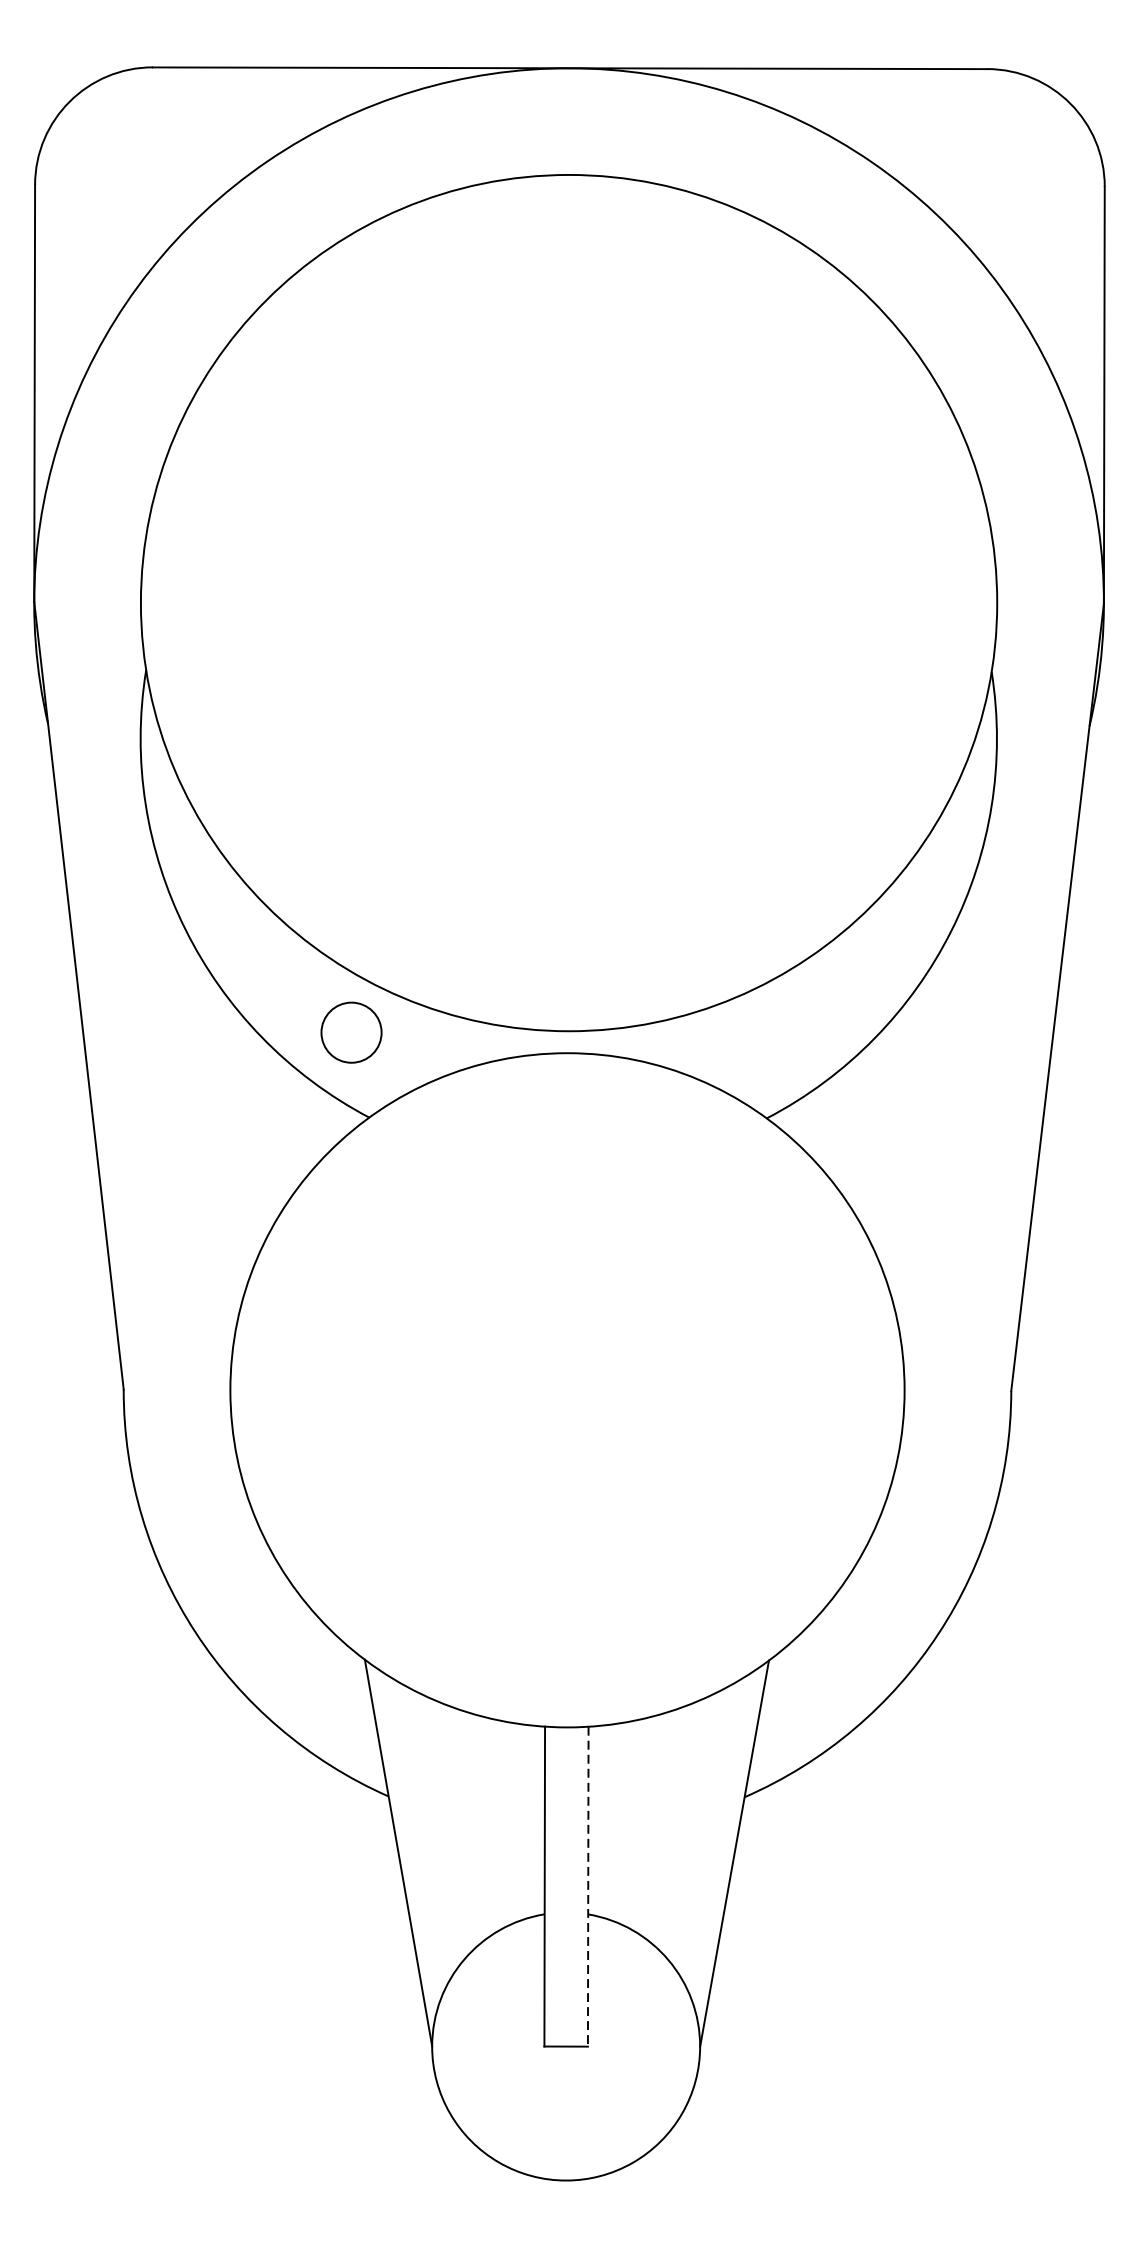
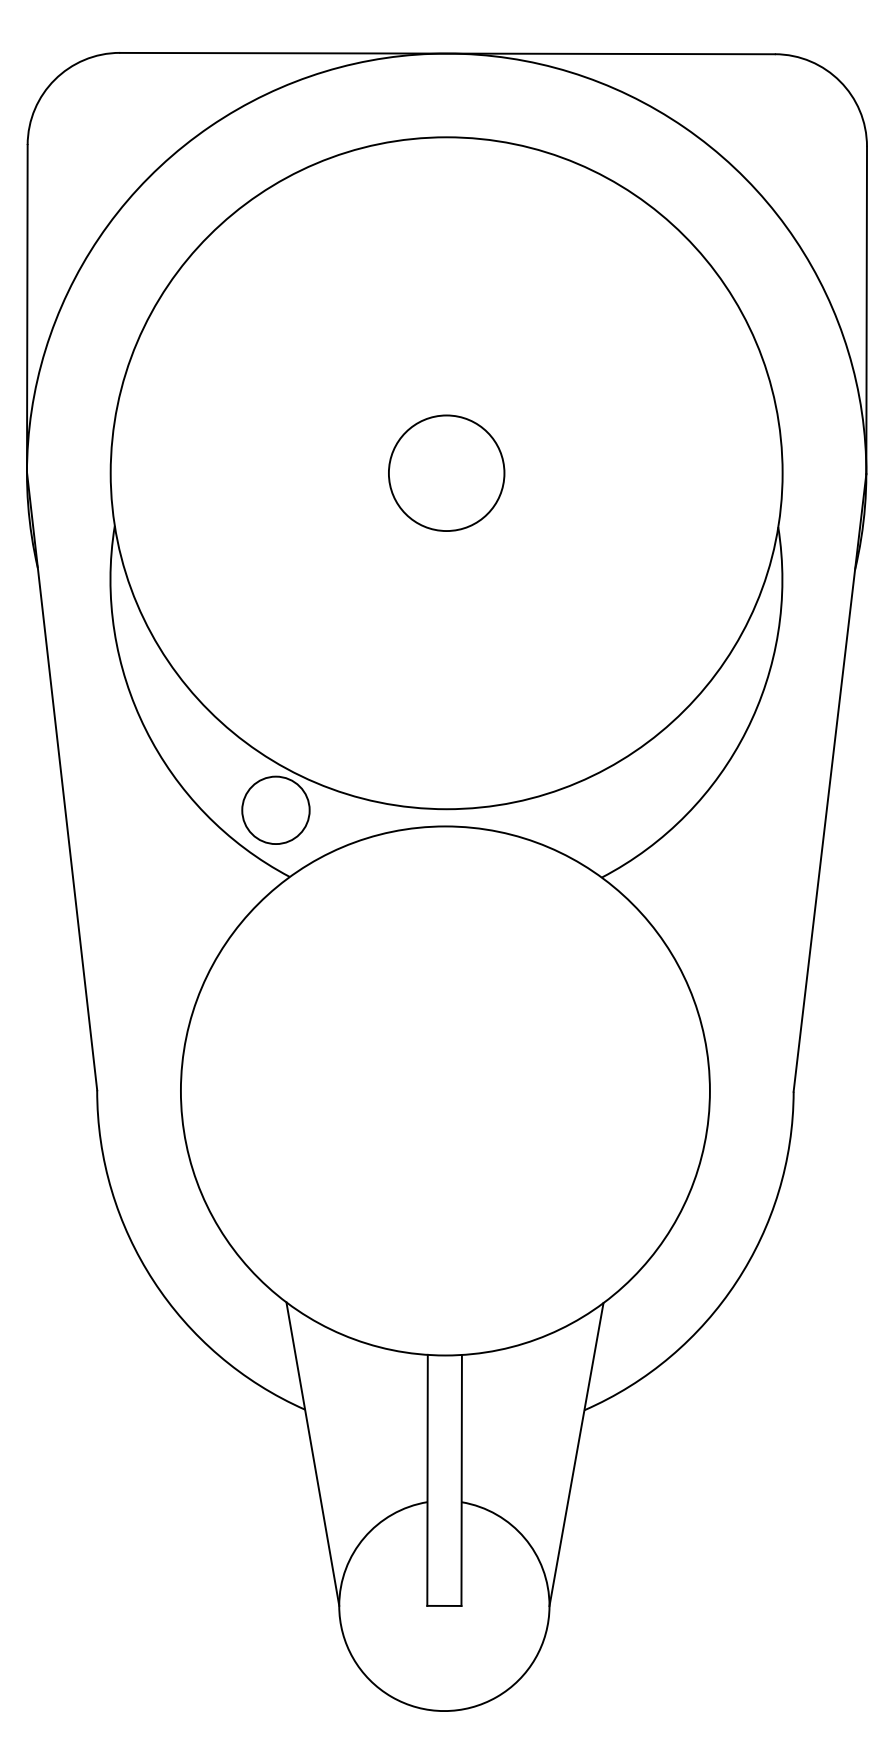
circle: (568, 602) -> (446, 472), added
circle: (350, 1032) -> (275, 810), size x1.43
line: (587, 1886) -> (461, 1480), dashed -> solid

